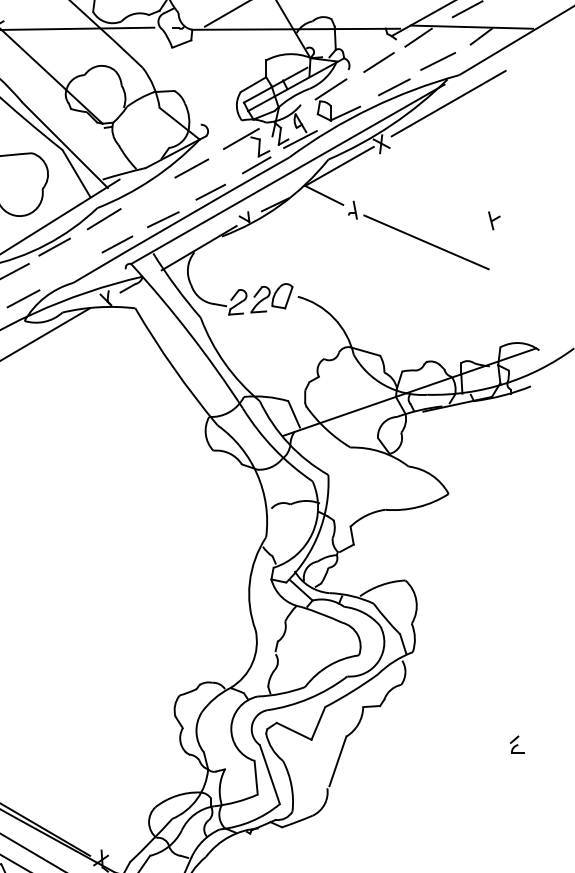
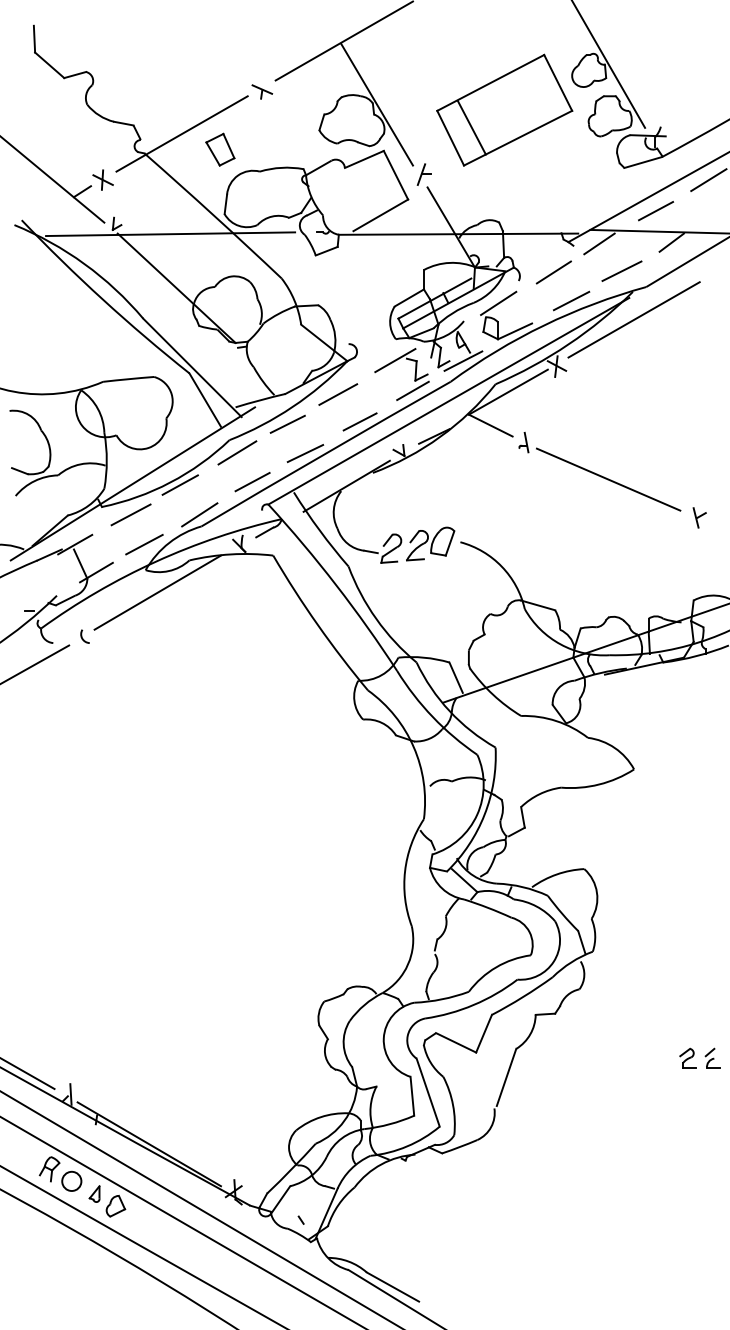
line: (147, 193) -> (287, 423), added
part: (494, 220) -> (699, 517), moved
line: (71, 272) -> (199, 514), added
part: (495, 744) -> (687, 1057), added

